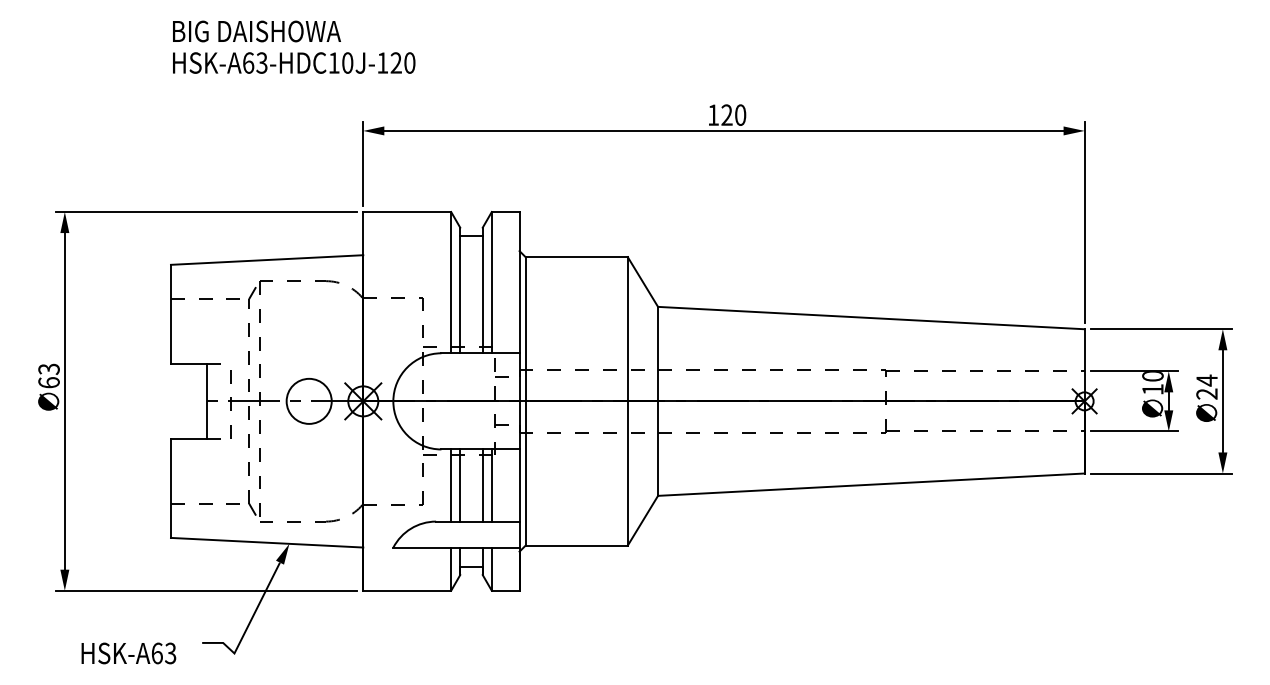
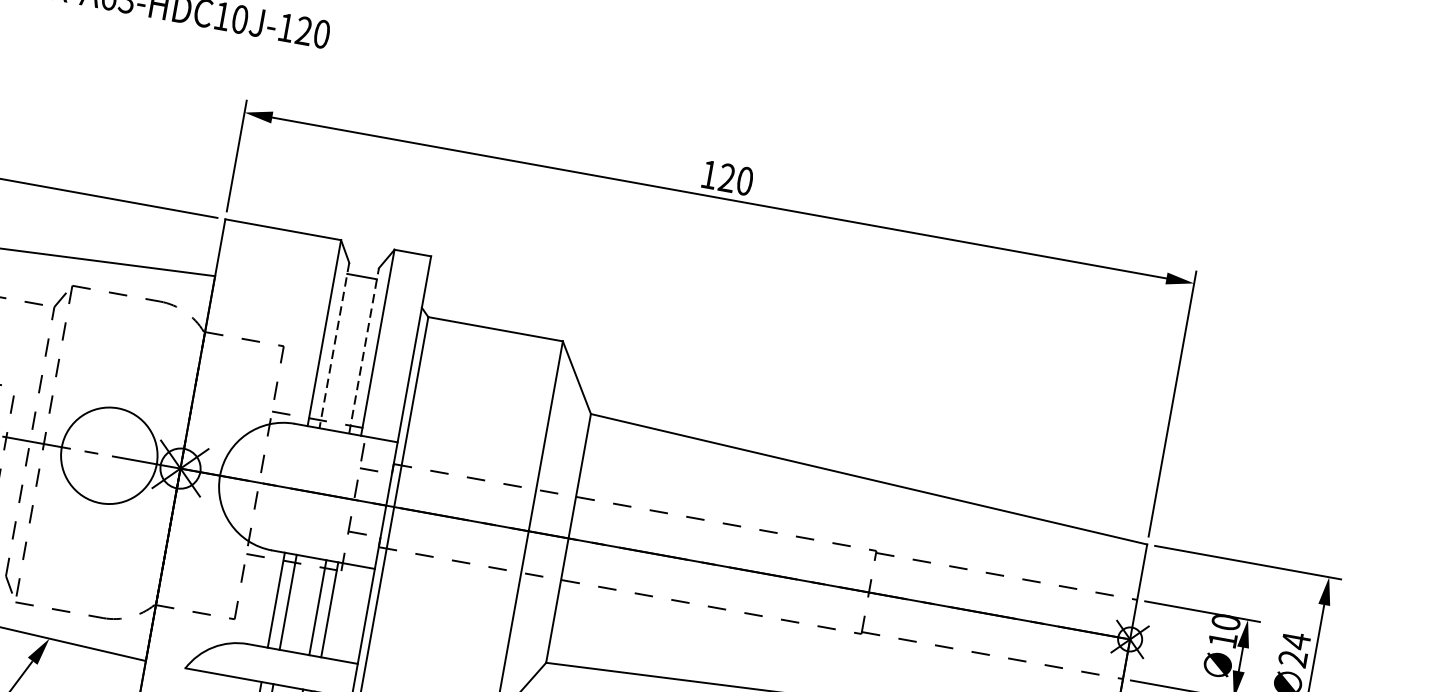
line: (460, 290) -> (334, 345), solid -> dashed
line: (482, 290) -> (363, 350), solid -> dashed
circle: (308, 400) -> (108, 454), size x1.6

